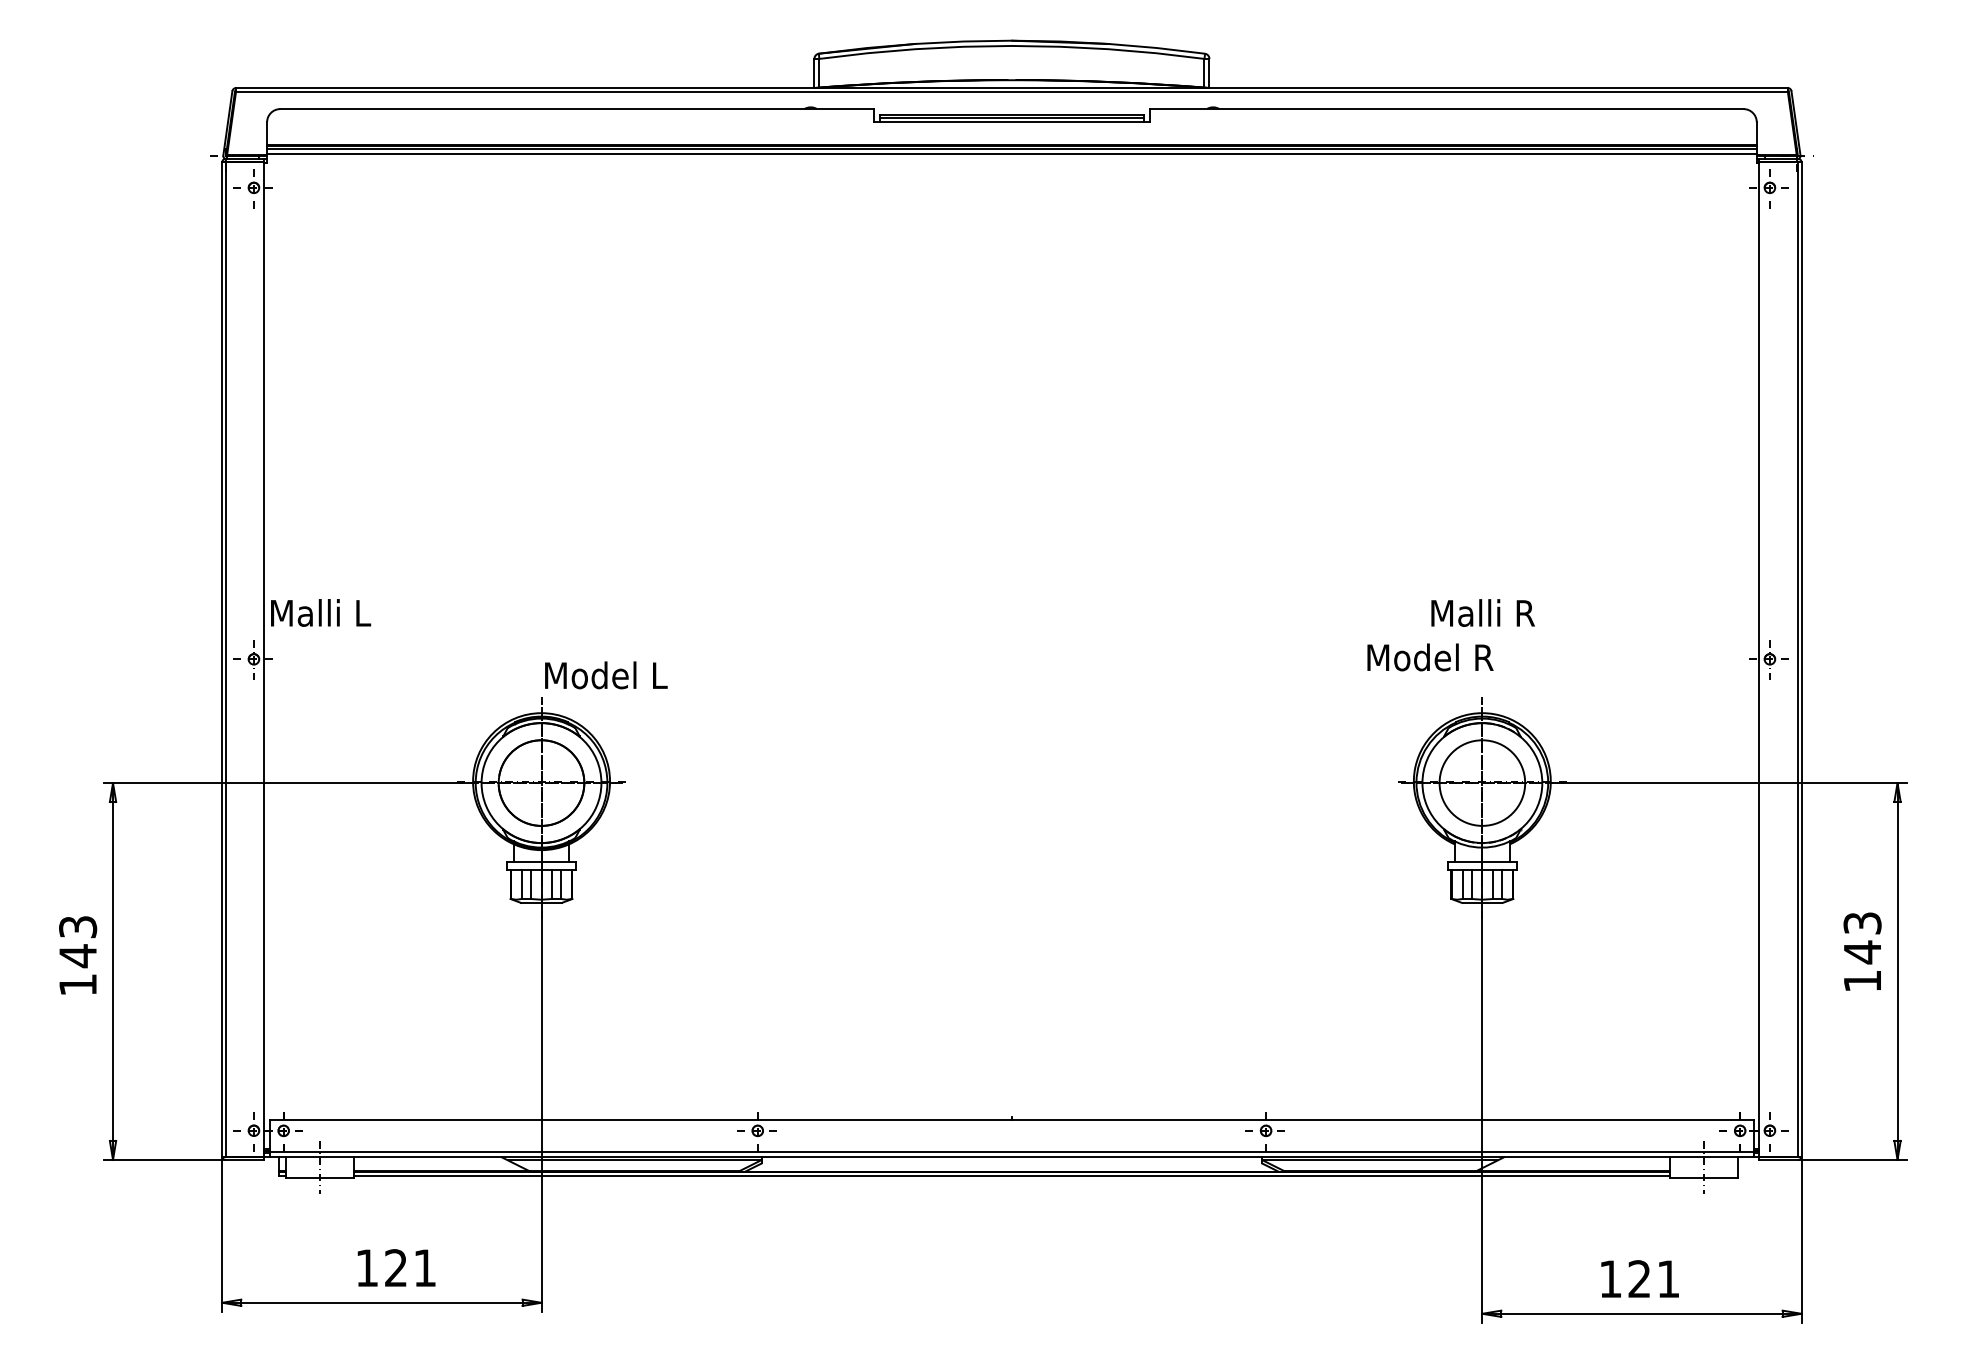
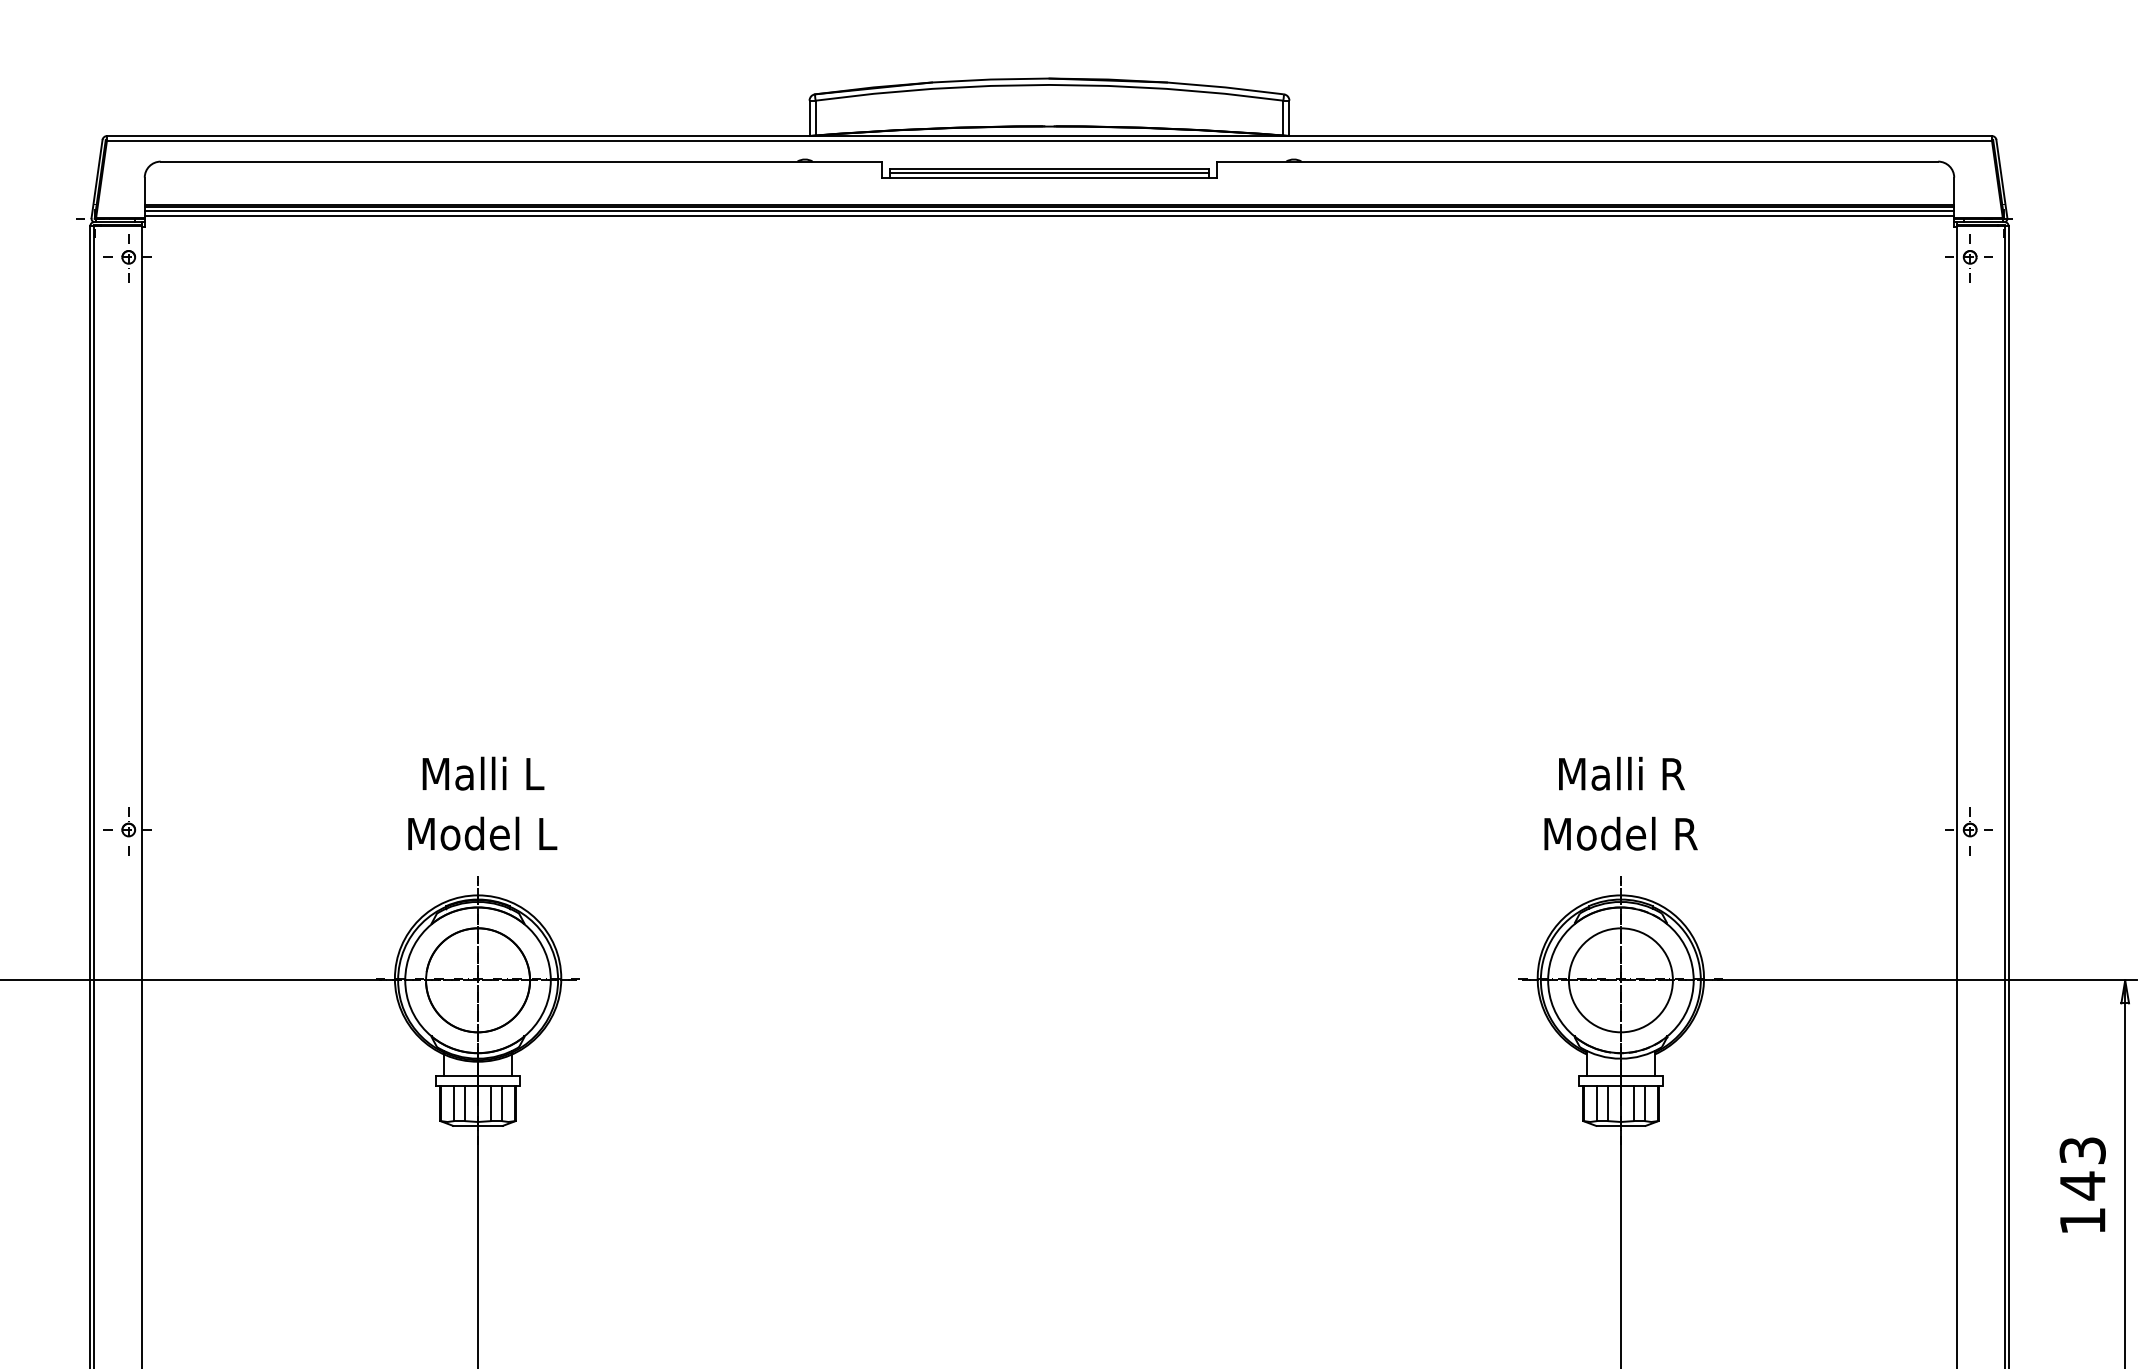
text: (321, 612) -> (484, 773), moved
text: (1430, 657) -> (1621, 833), moved
text: (606, 675) -> (482, 833), moved

